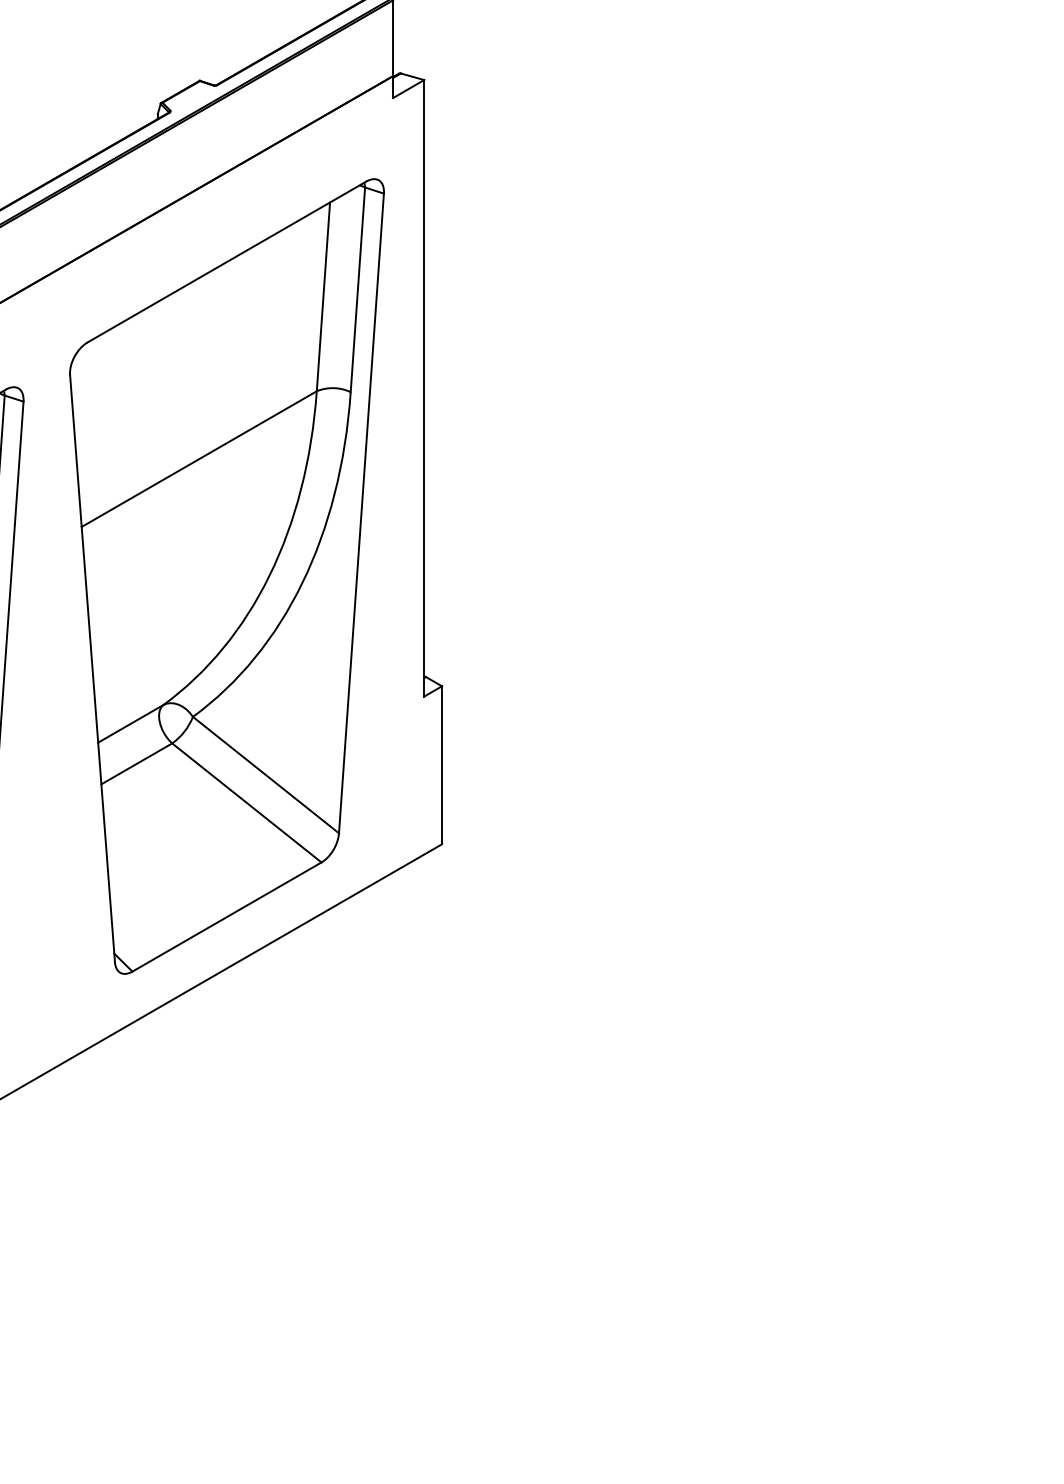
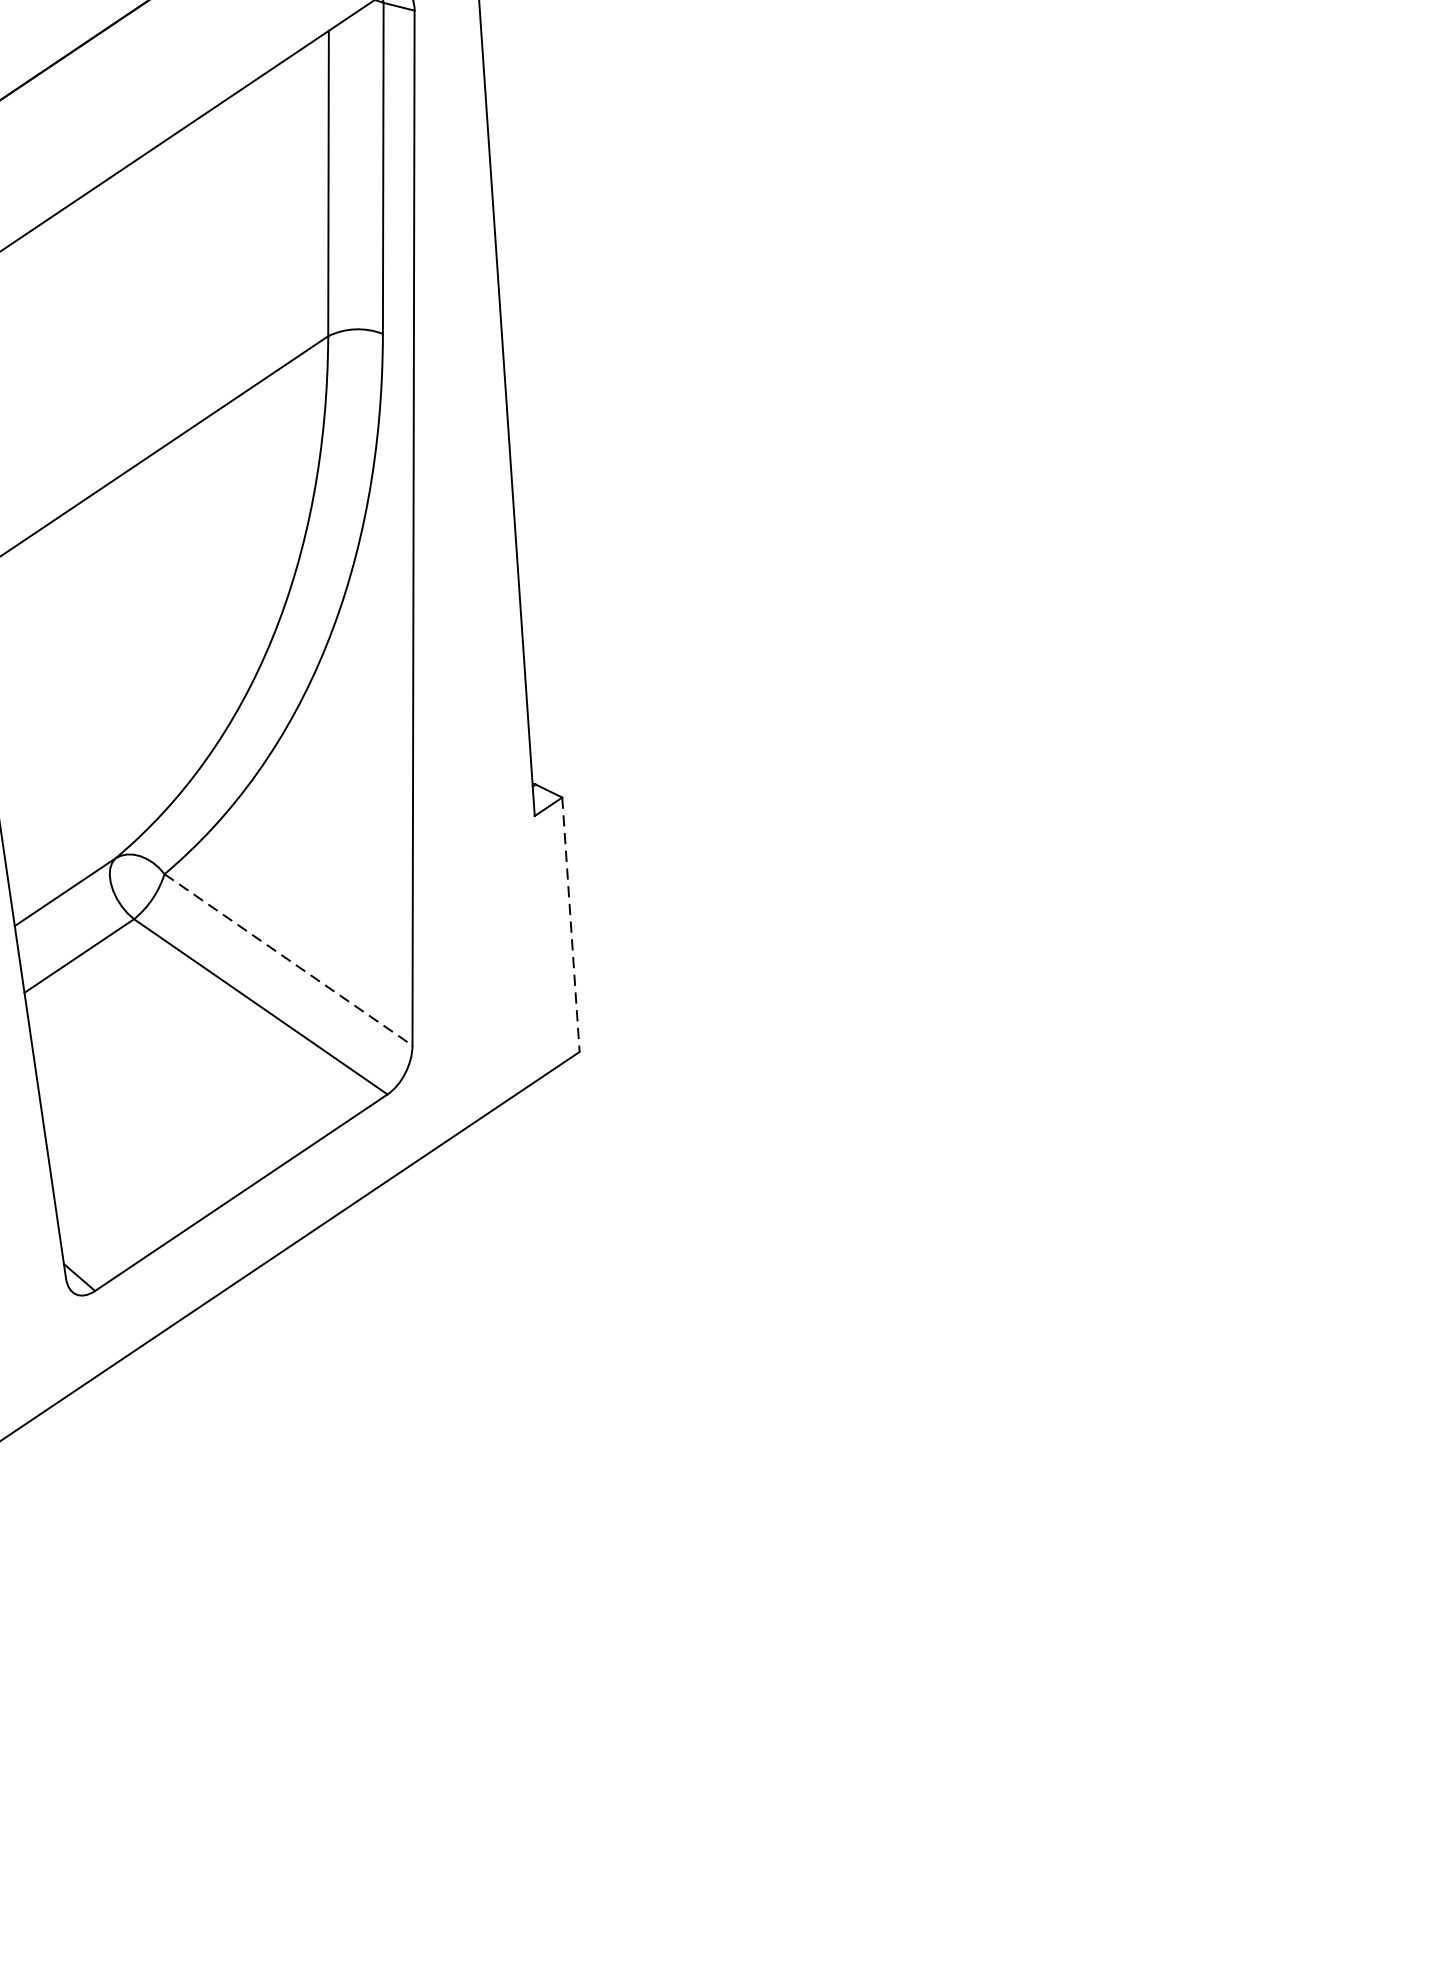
line: (442, 765) -> (571, 925), solid -> dashed
line: (266, 775) -> (289, 960), solid -> dashed

